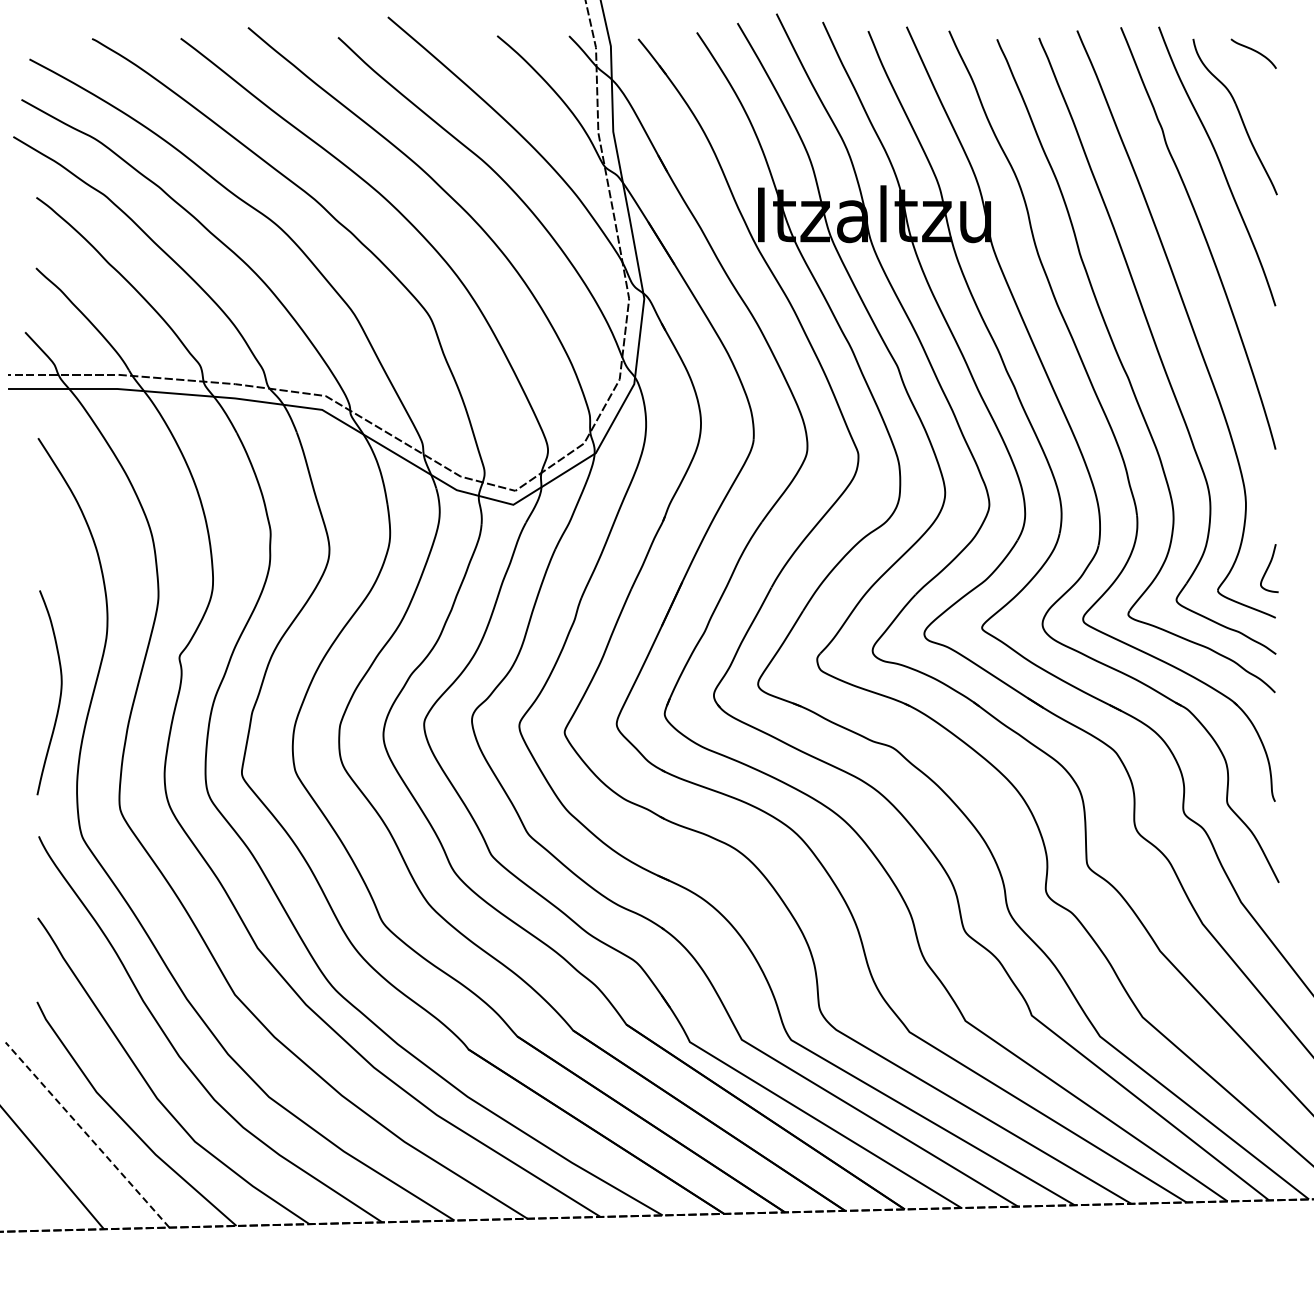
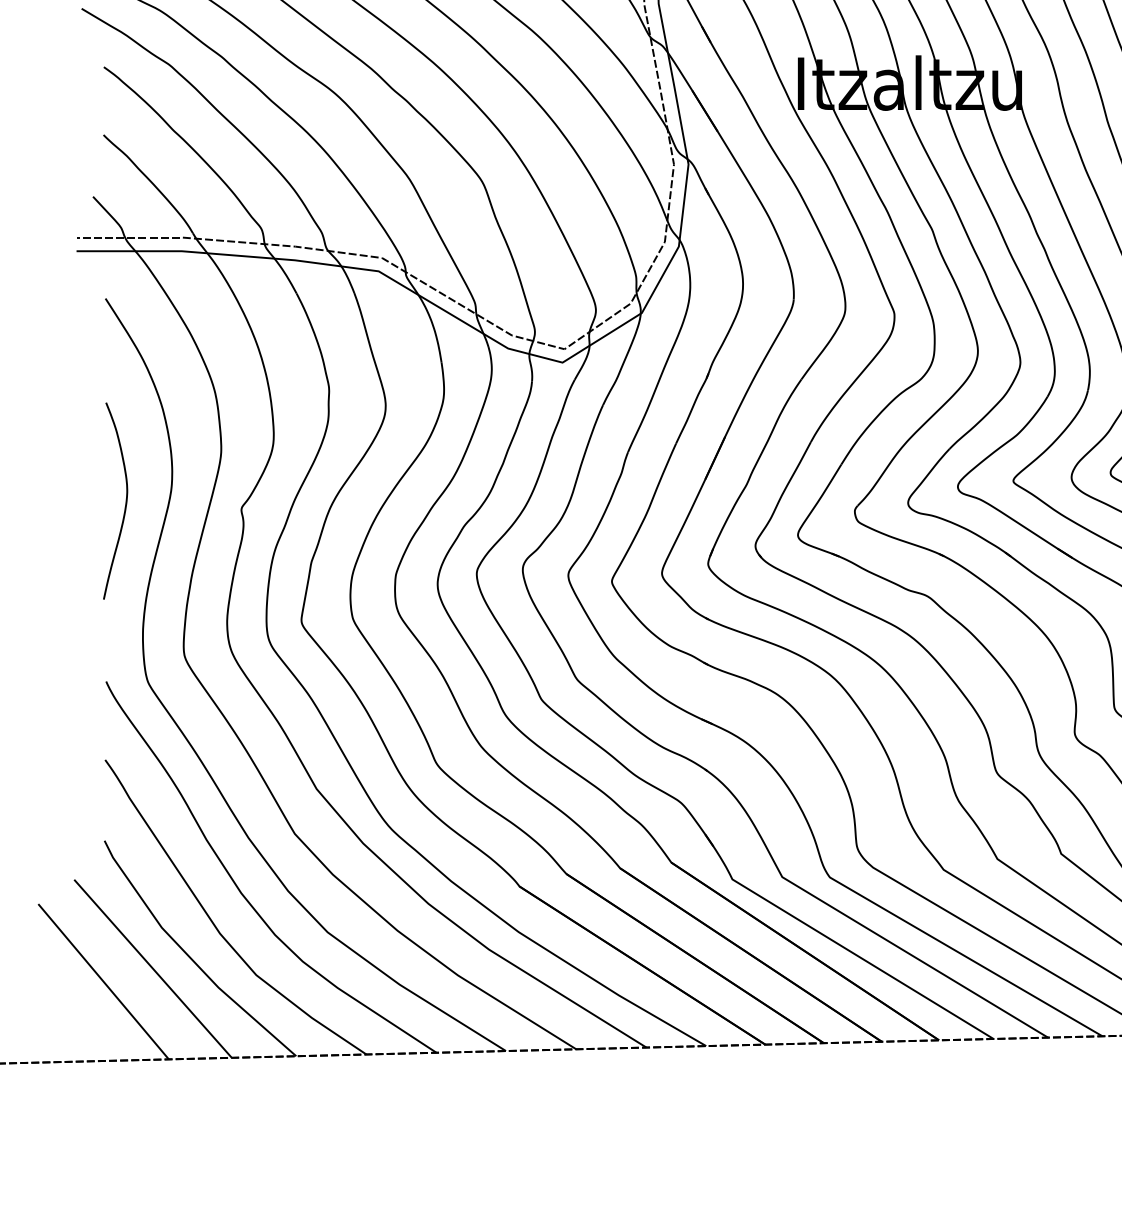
curve: (59, 695) -> (125, 503), moved
line: (87, 1135) -> (152, 969), dashed -> solid

